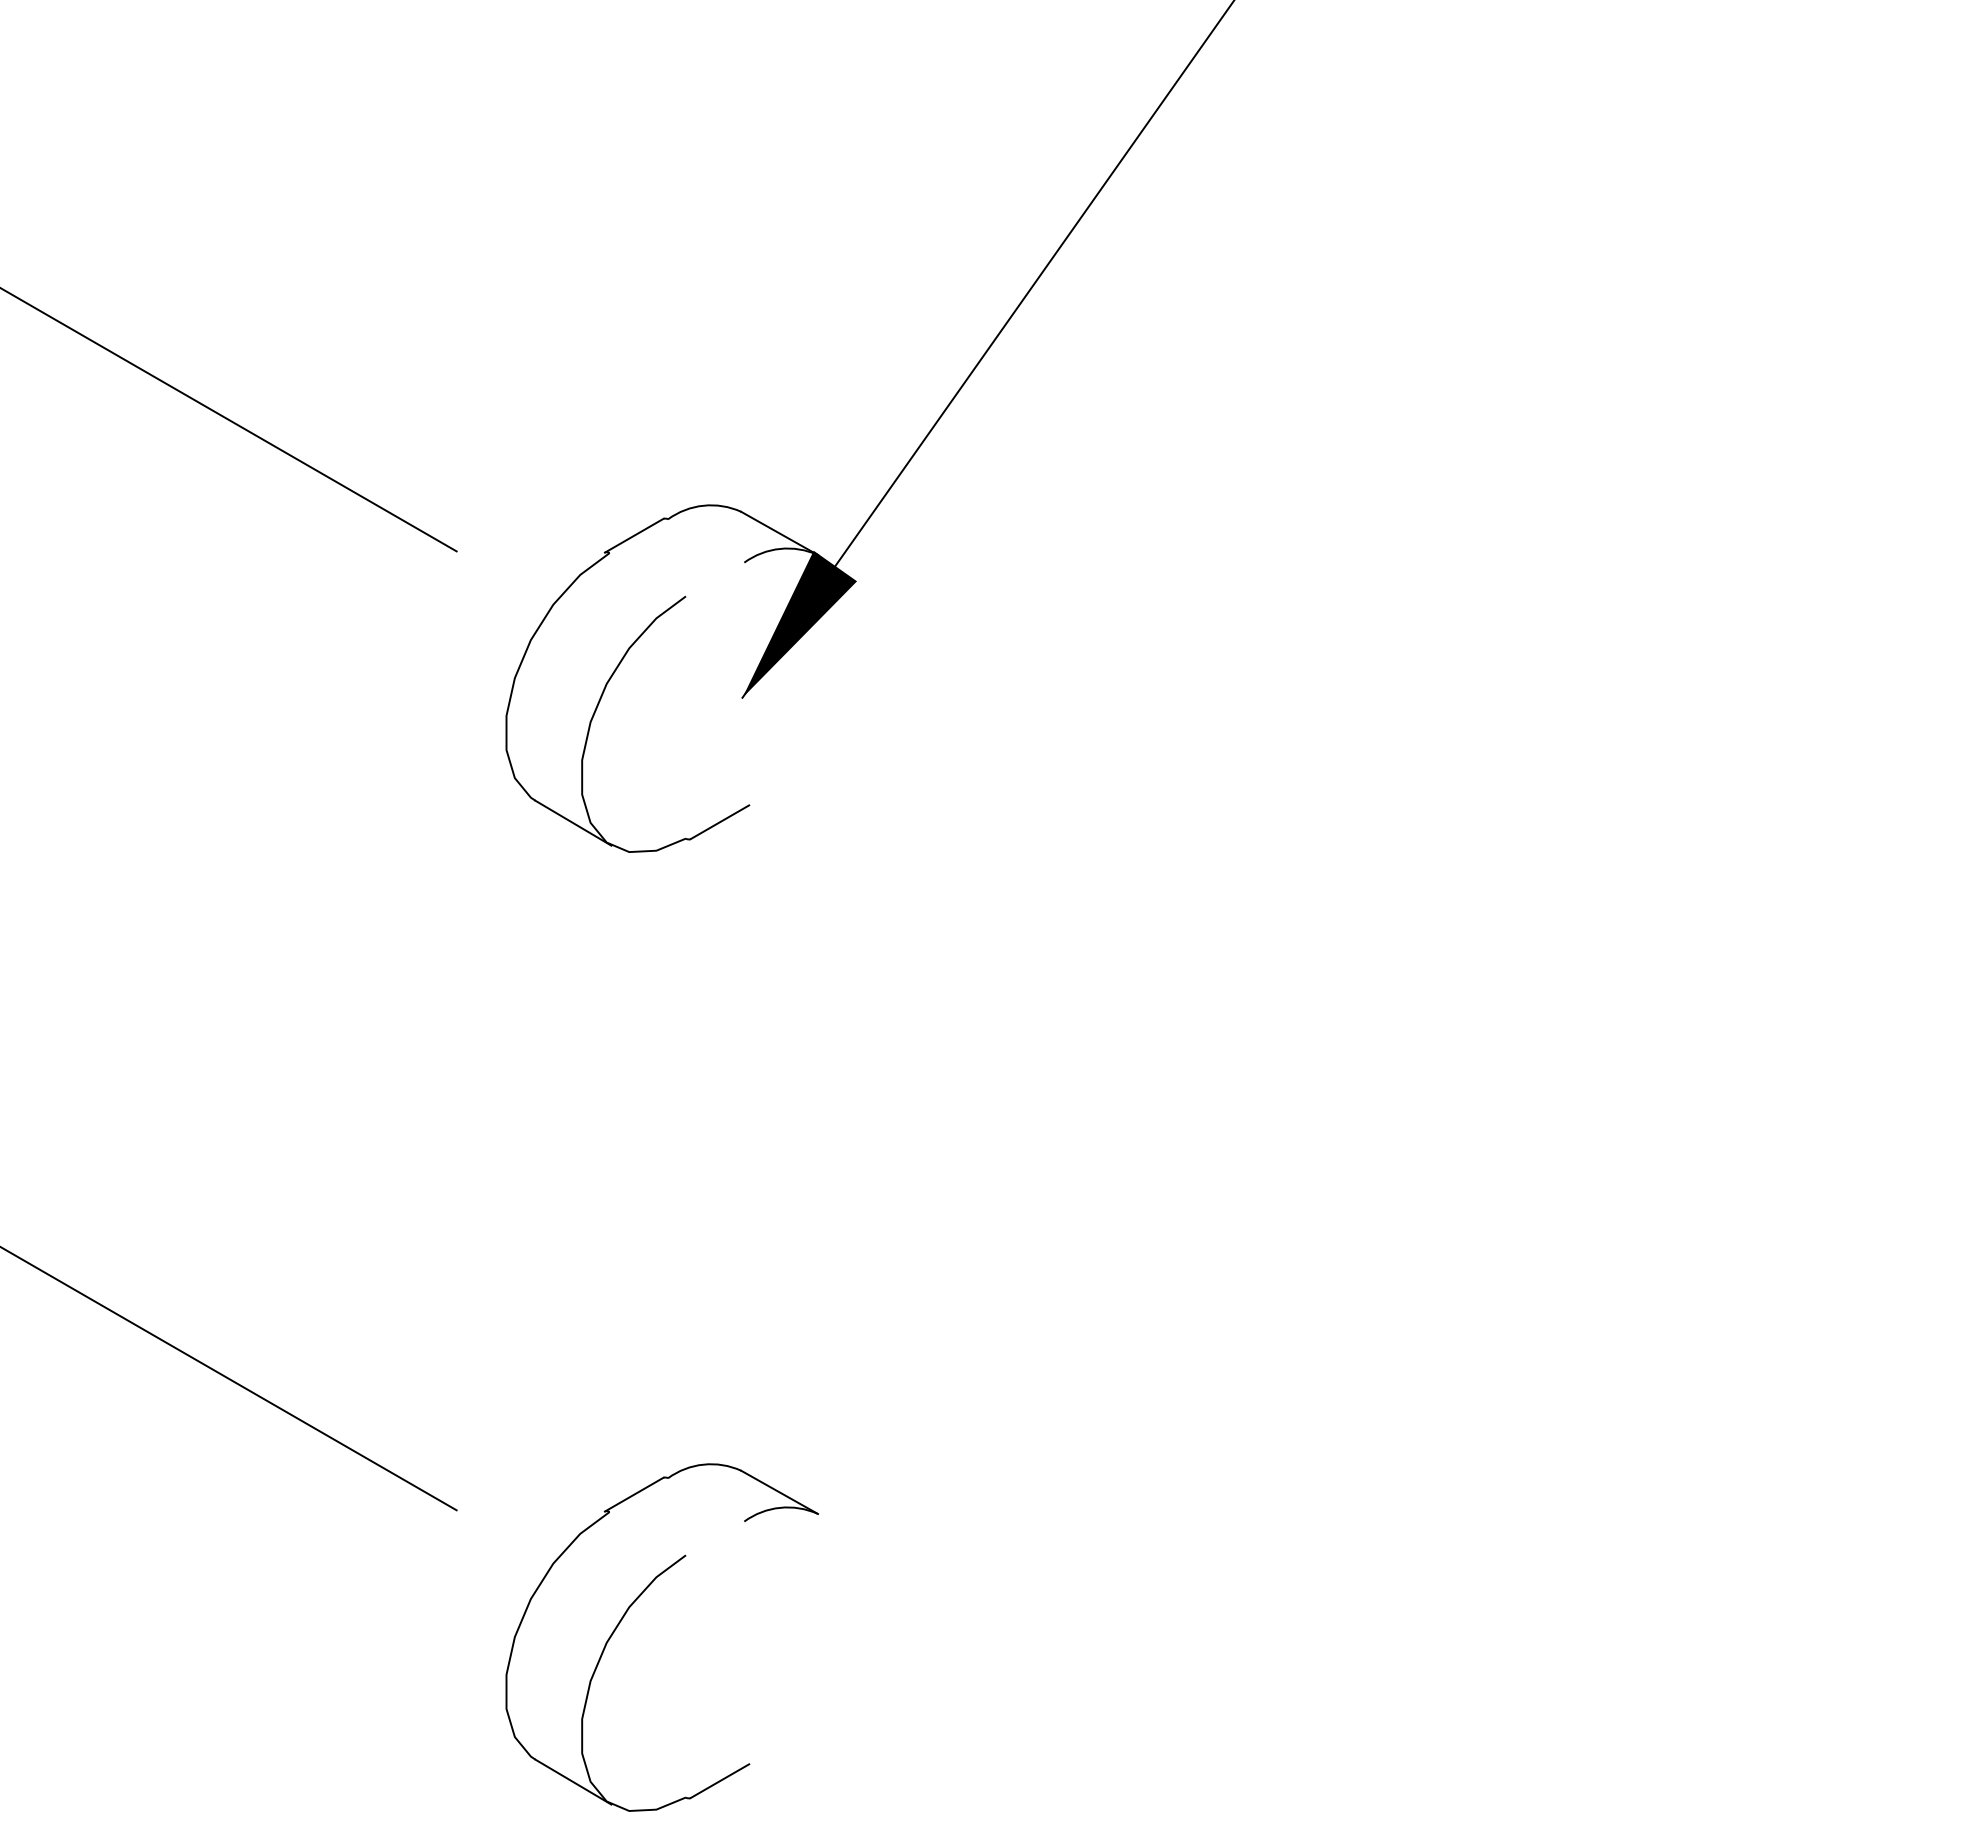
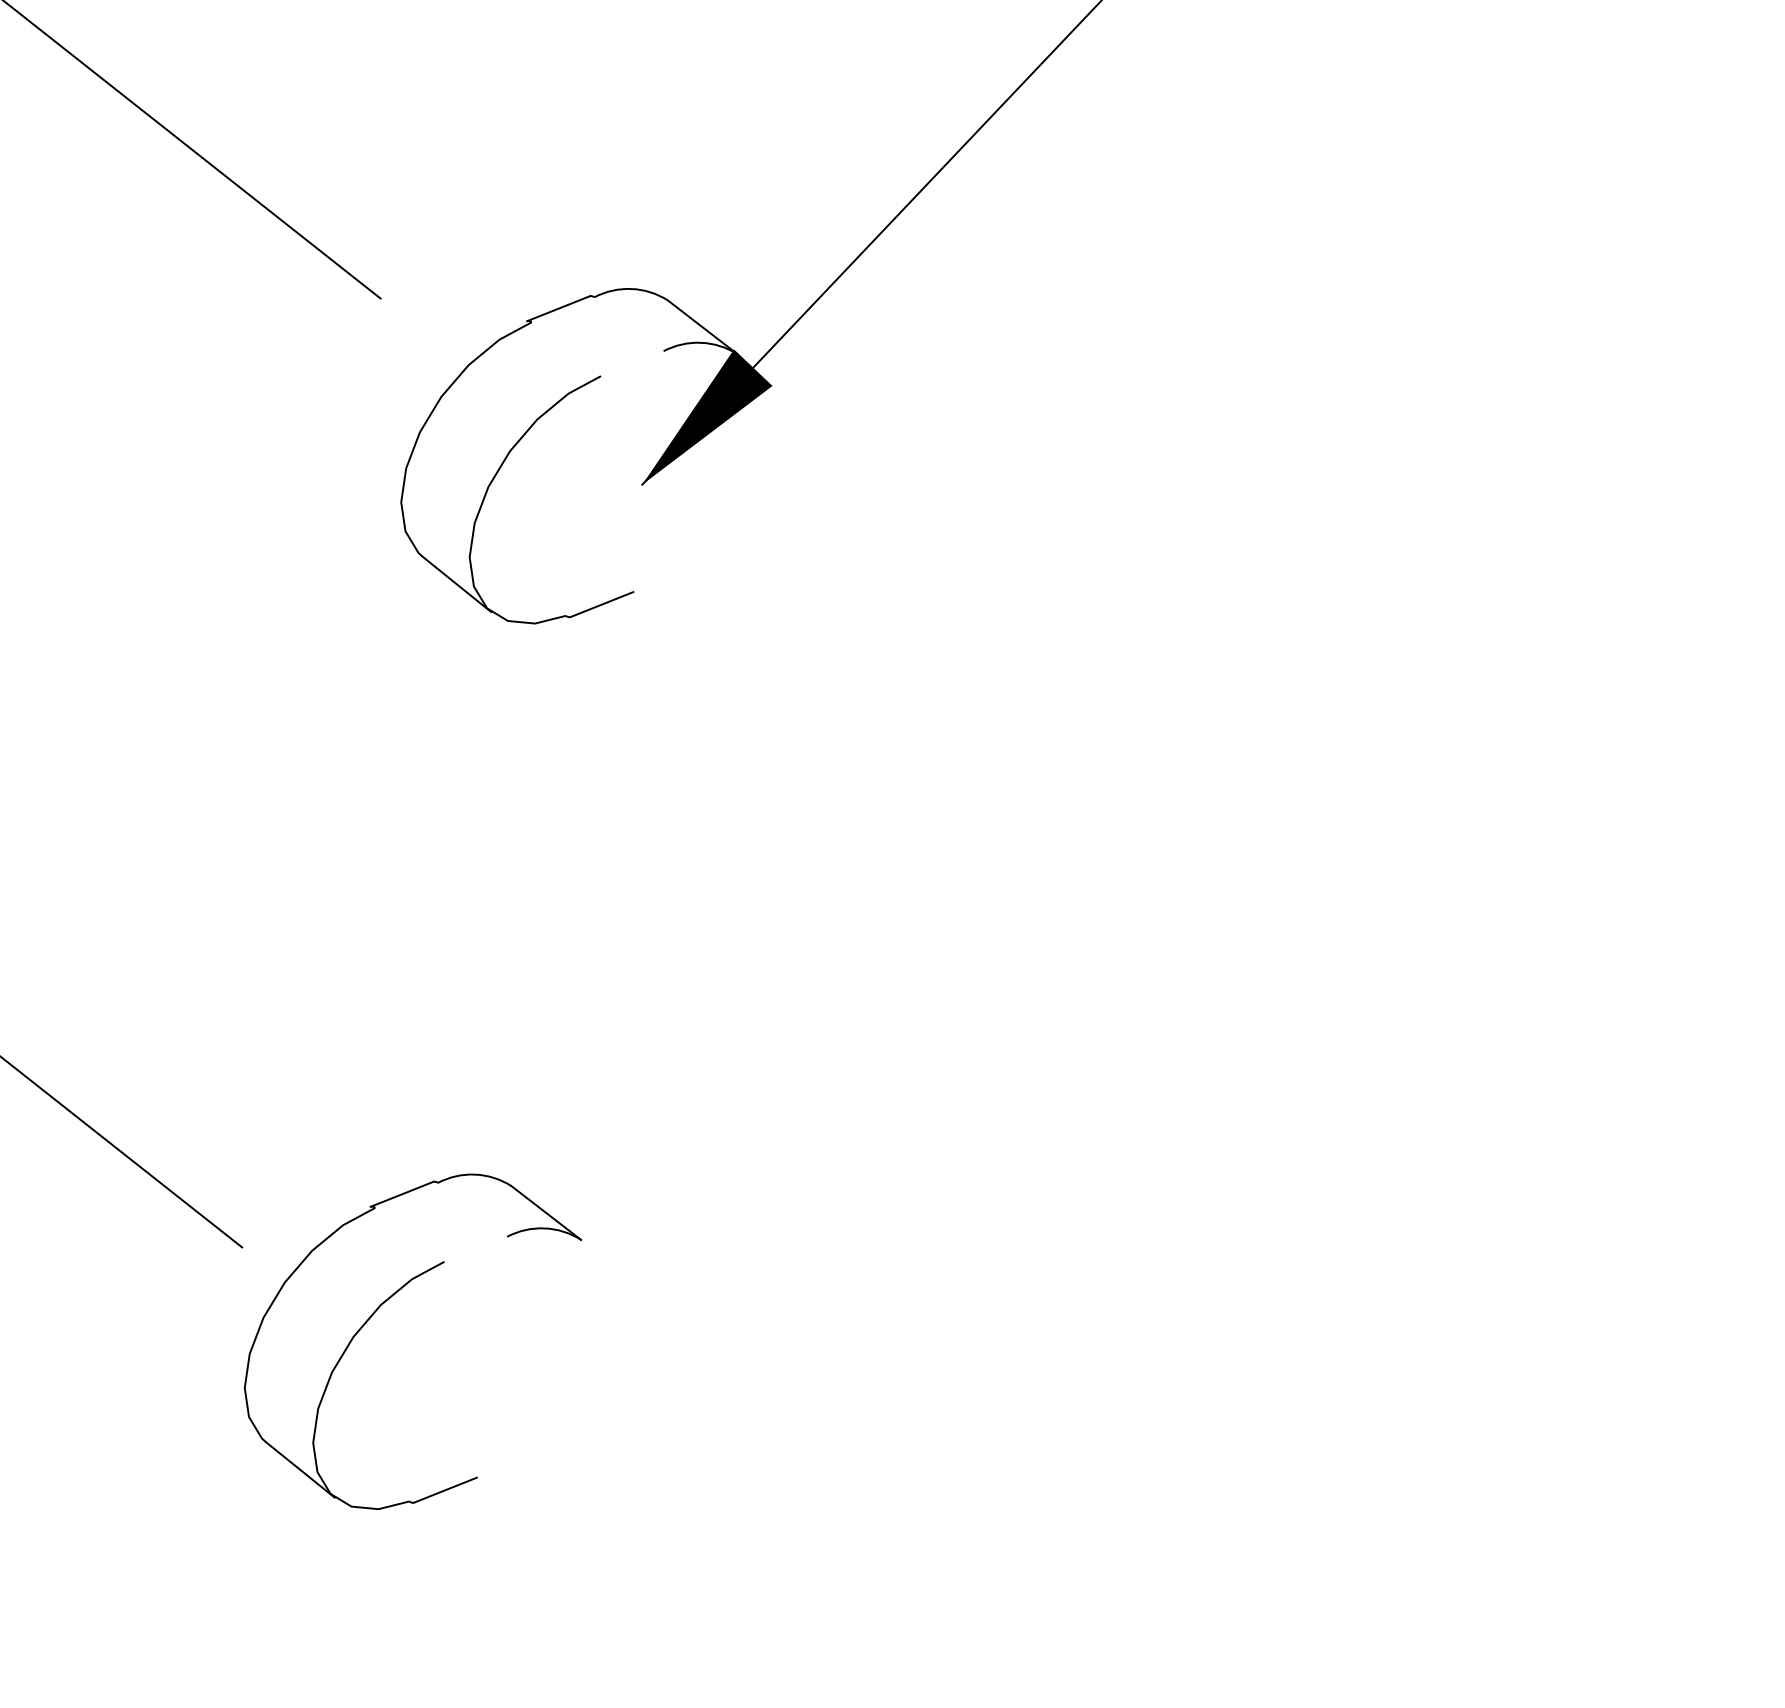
part: (627, 1612) -> (378, 1309), moved

